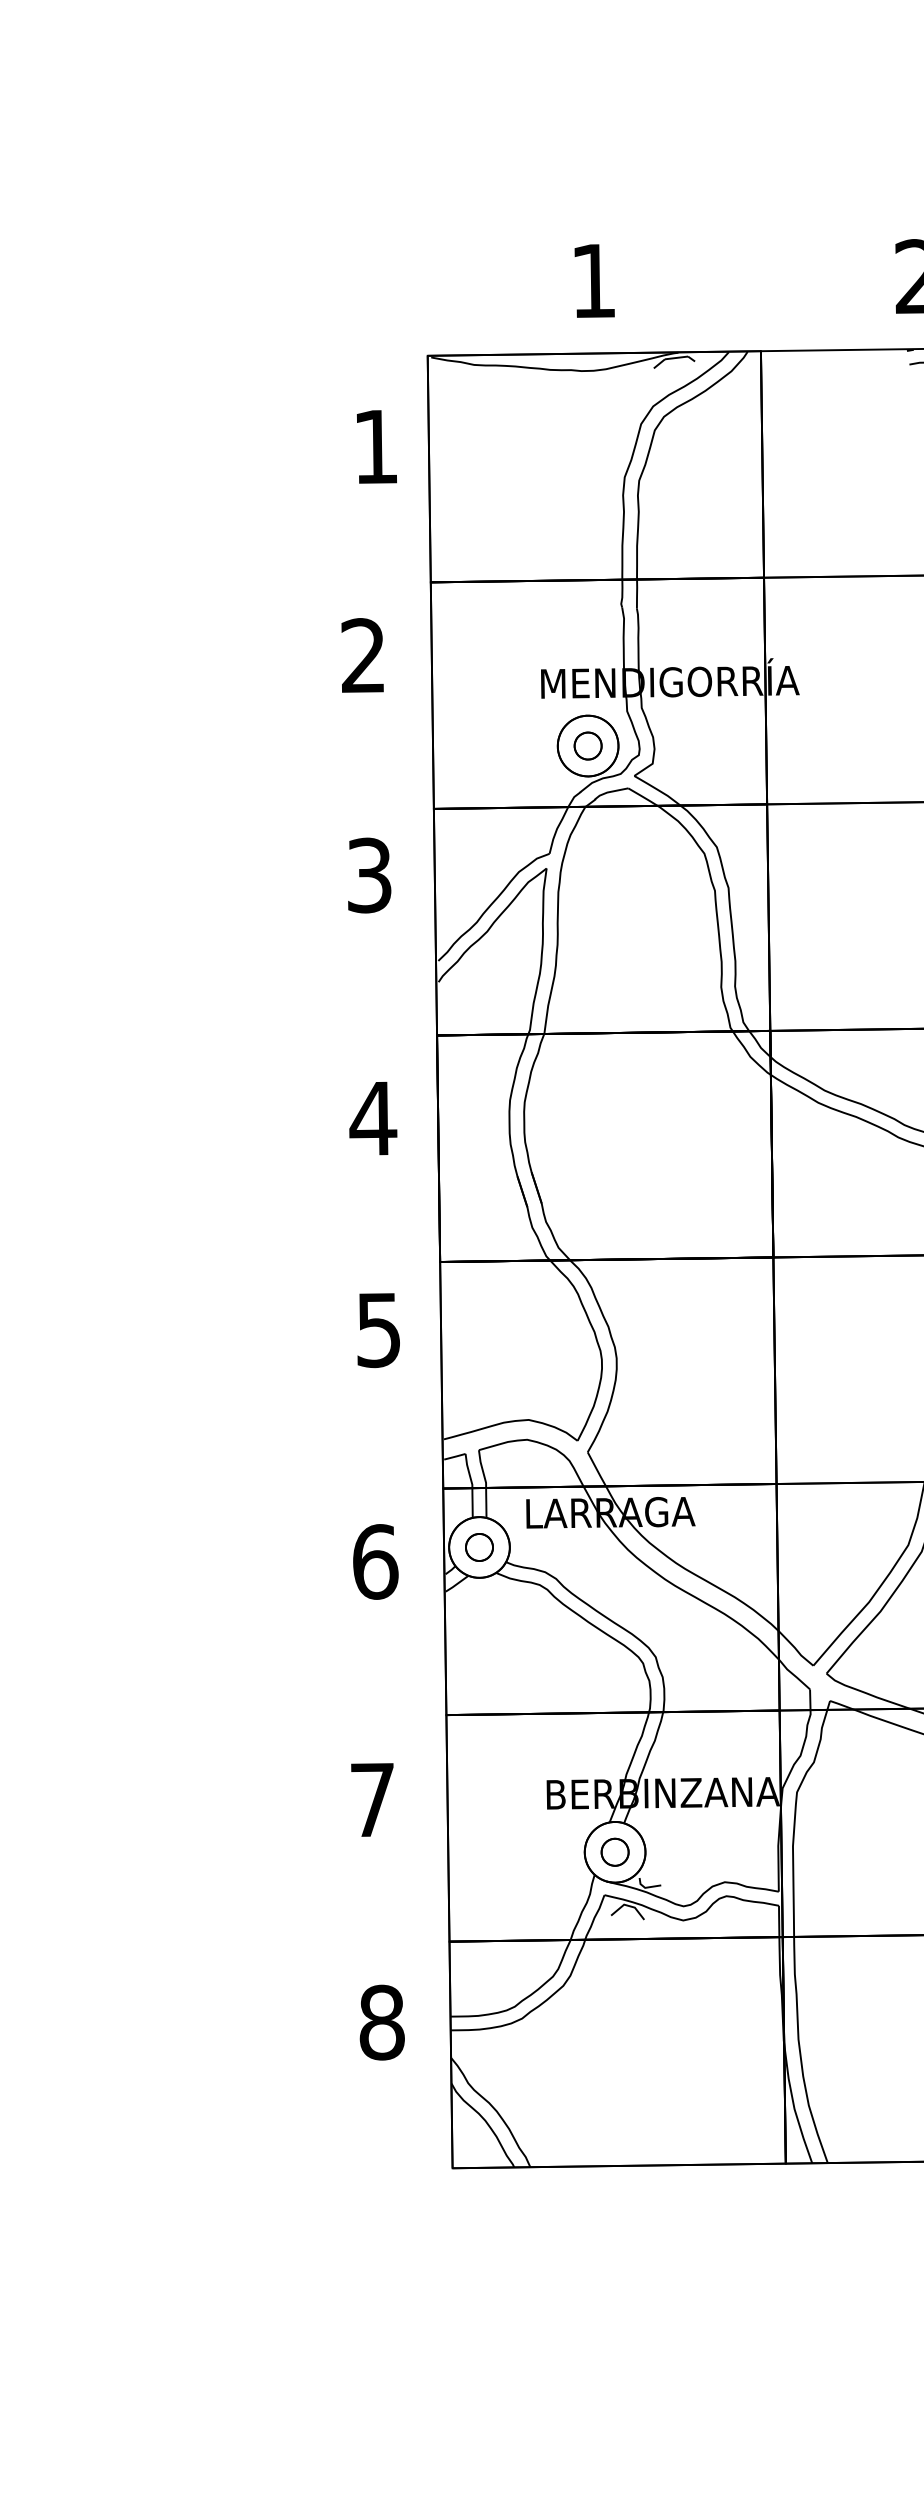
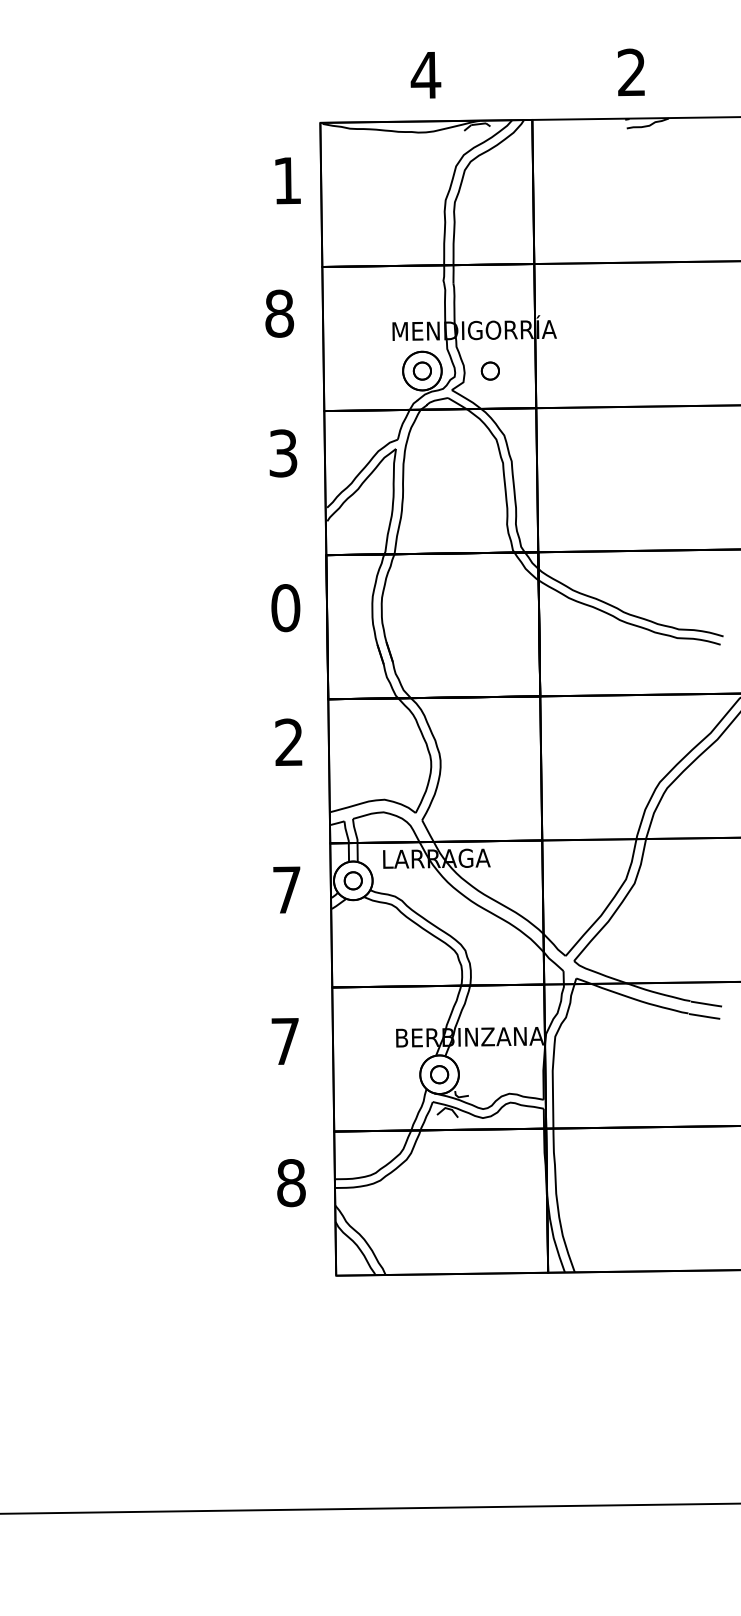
text: (592, 281) -> (425, 75), 1 -> 4
text: (363, 655) -> (279, 313), 2 -> 8
part: (693, 745) -> (489, 370), added
text: (372, 1119) -> (285, 608), 4 -> 0
text: (377, 1329) -> (288, 742), 5 -> 2
text: (376, 1562) -> (287, 890), 6 -> 7

